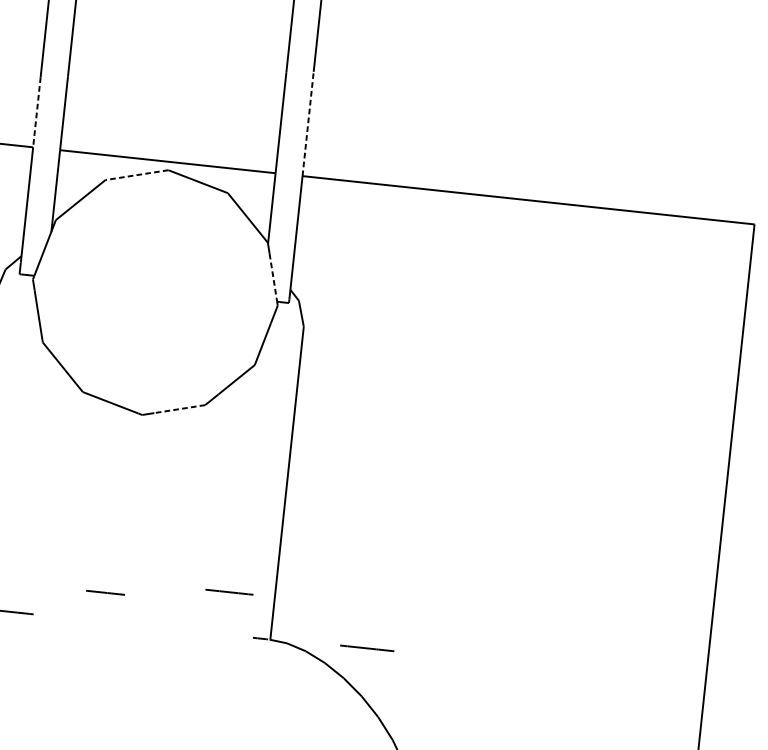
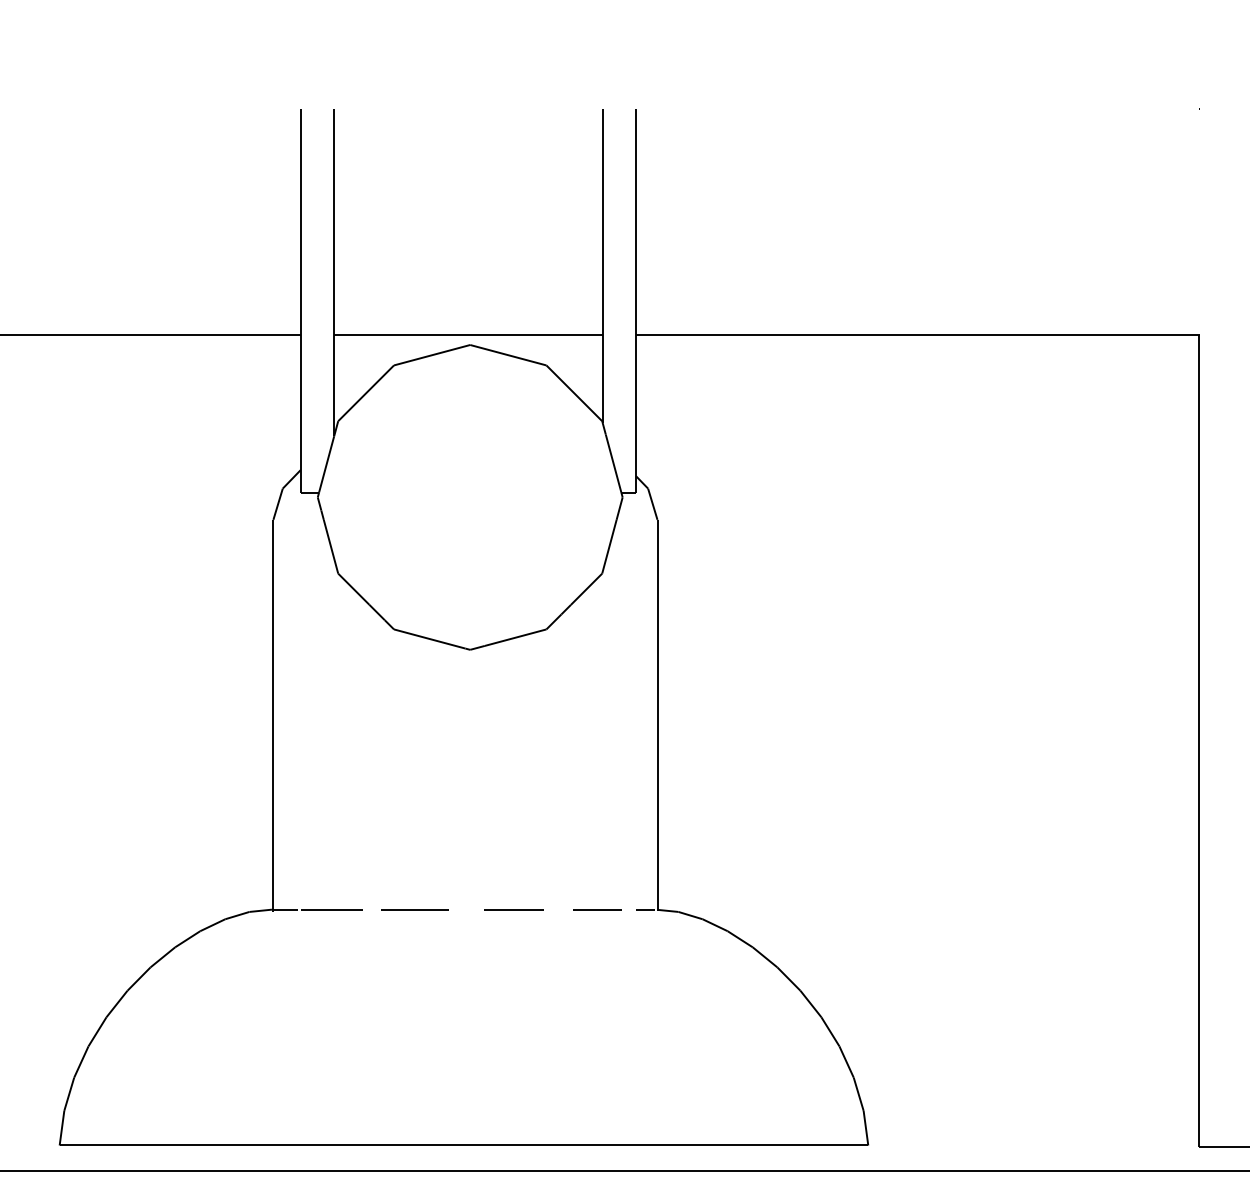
line: (36, 112) -> (300, 291), dashed -> solid
line: (308, 123) -> (636, 269), dashed -> solid
line: (136, 175) -> (431, 355), dashed -> solid
line: (273, 278) -> (613, 464), dashed -> solid
line: (179, 408) -> (515, 637), dashed -> solid
line: (105, 592) -> (597, 909), moved
line: (229, 592) -> (513, 909), moved
line: (366, 648) -> (414, 909), moved

